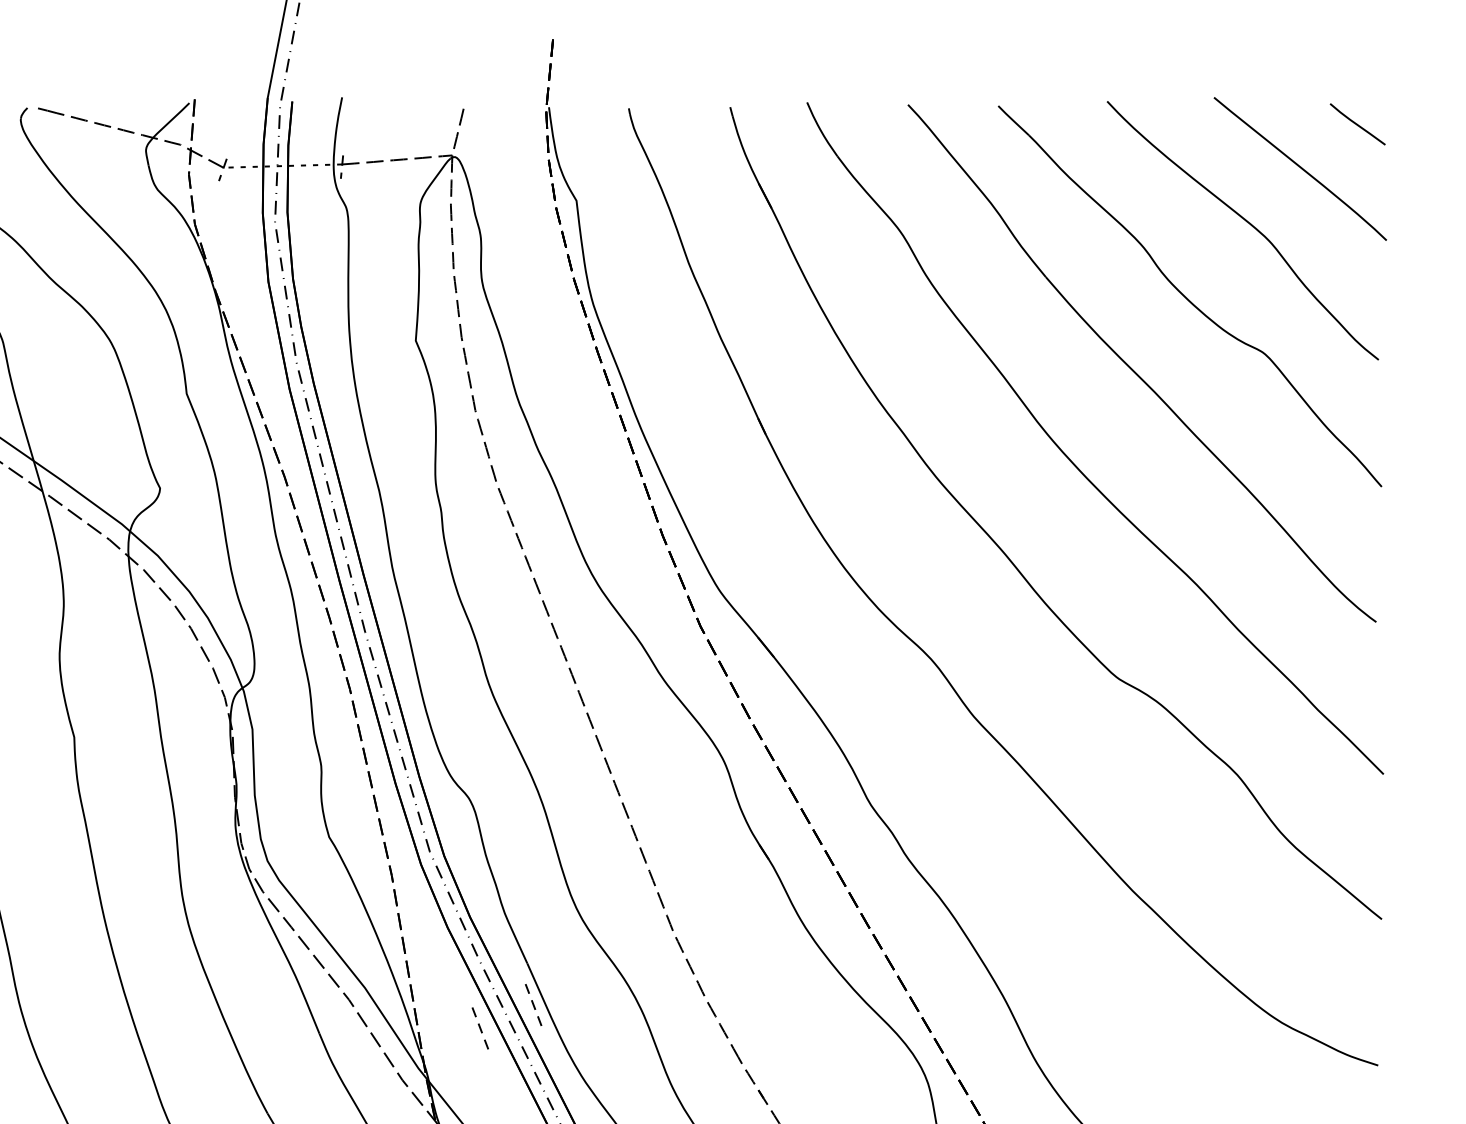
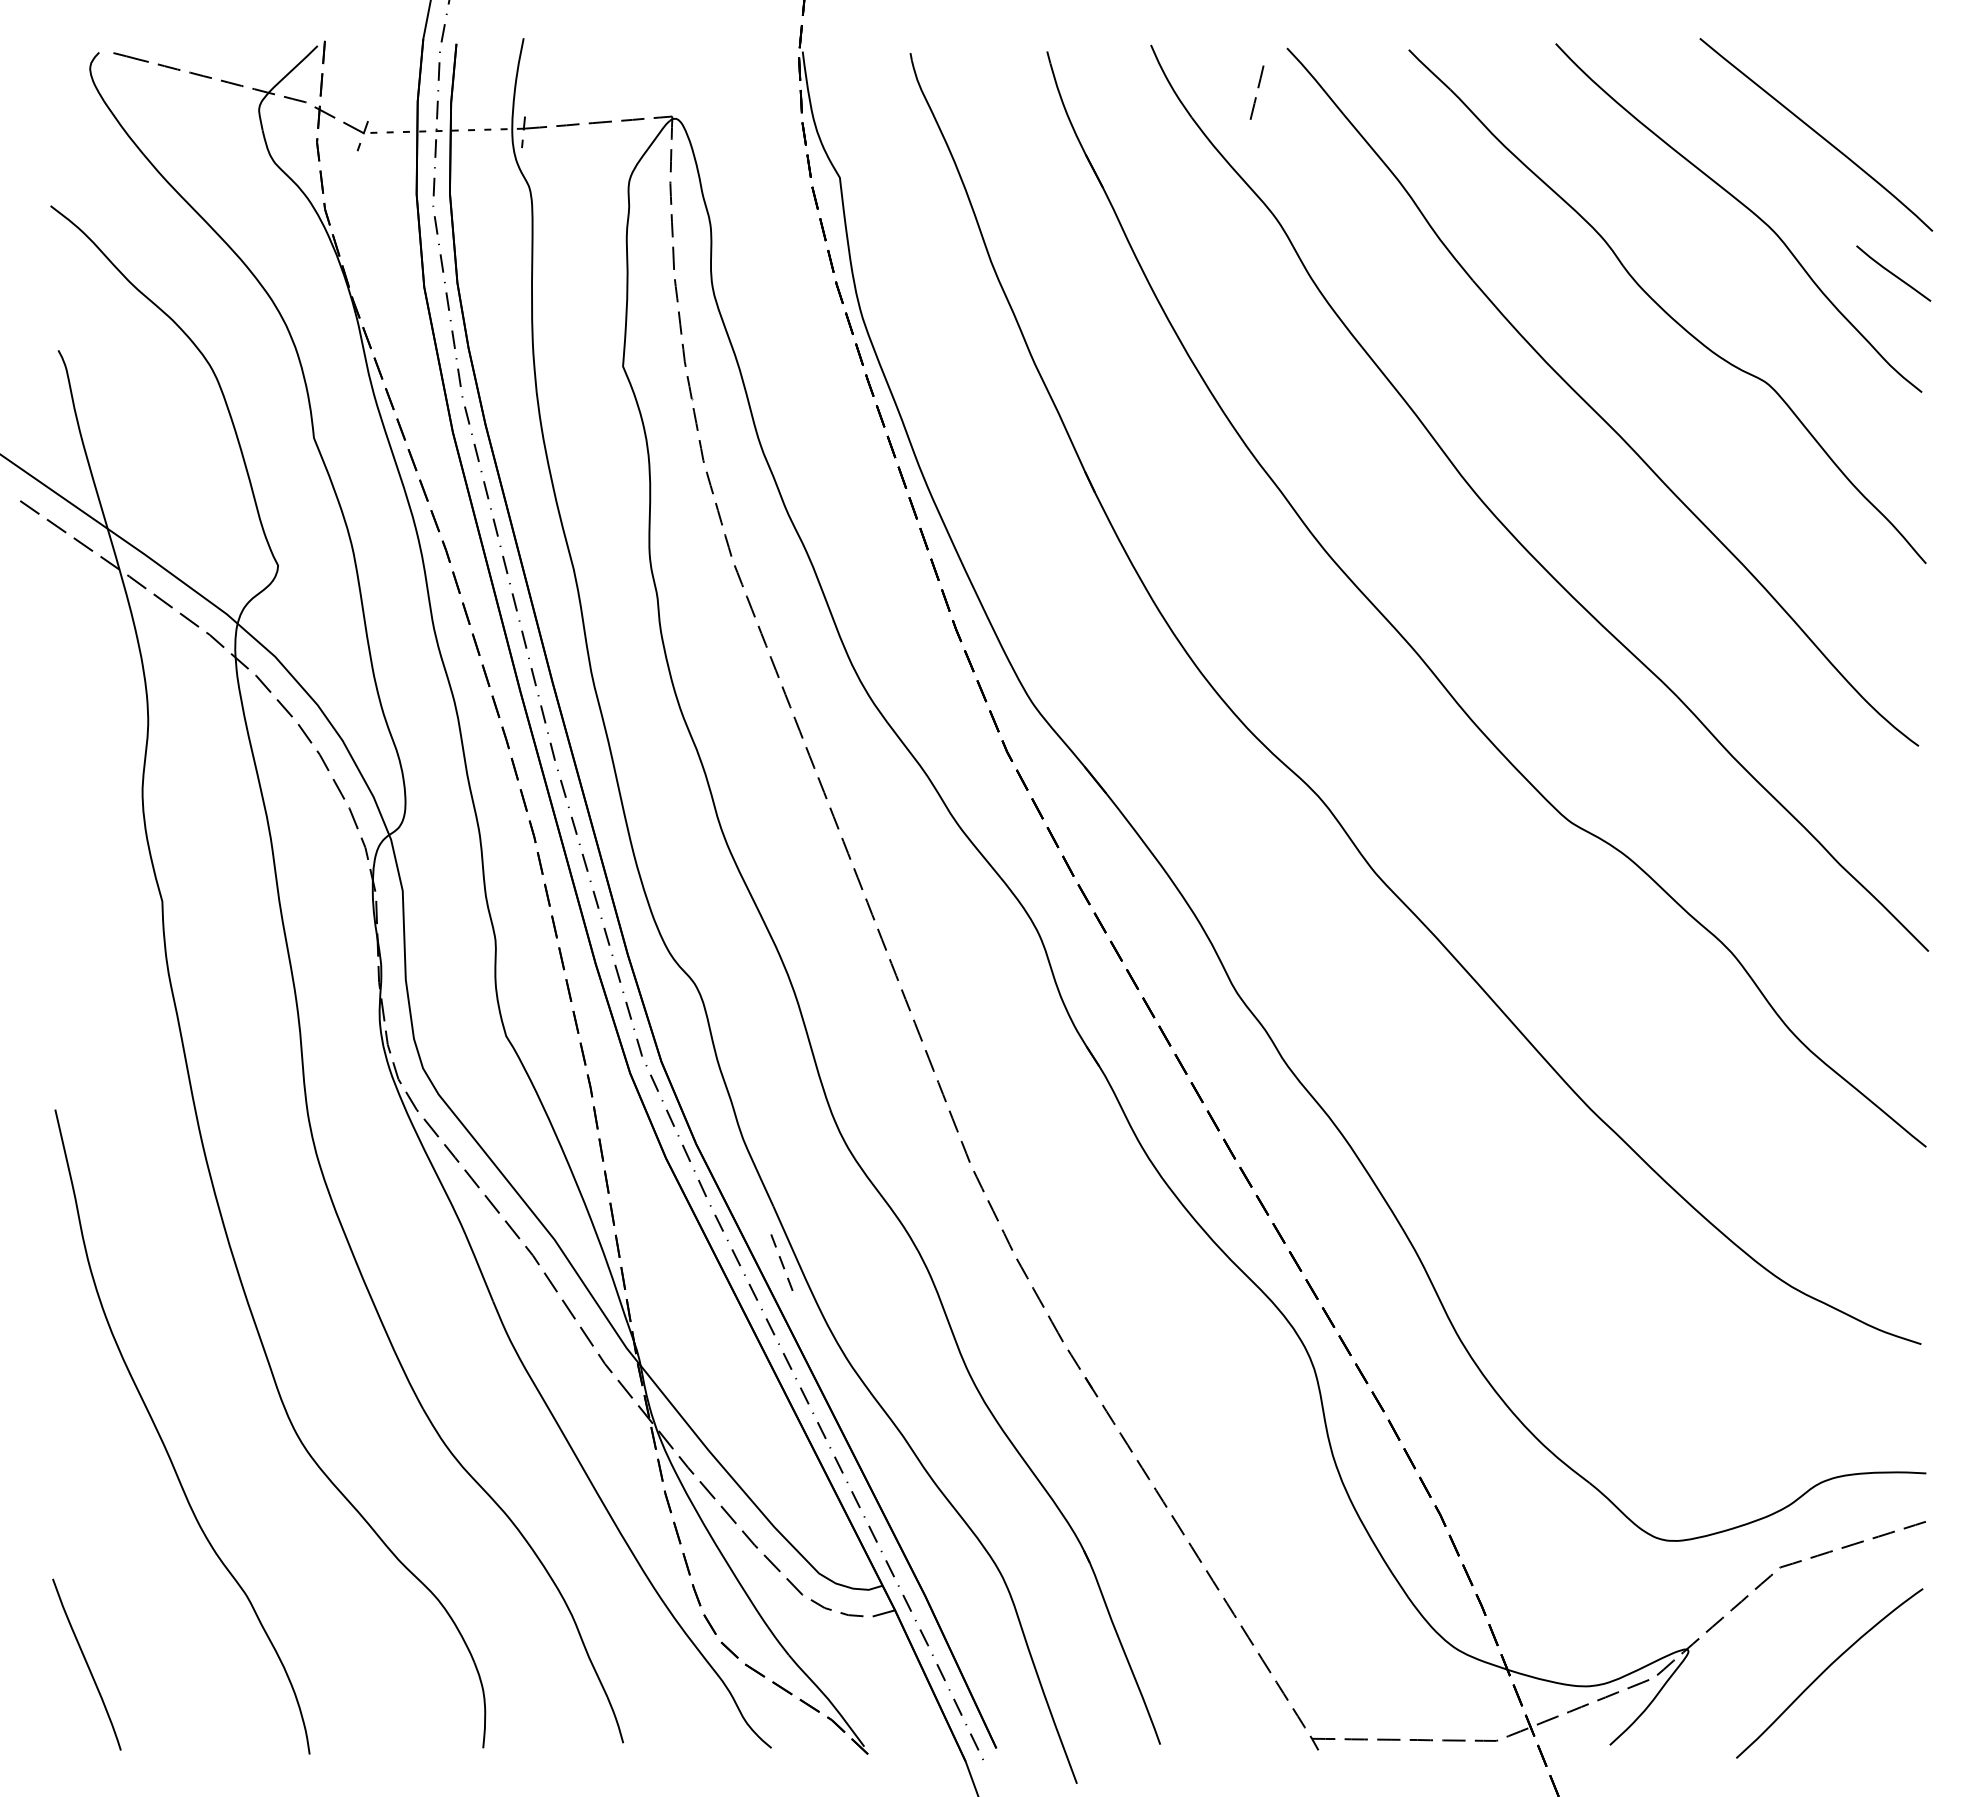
line: (1357, 124) -> (1893, 273), moved
line: (459, 125) -> (1258, 88), moved
line: (479, 1027) -> (709, 1293), removed

